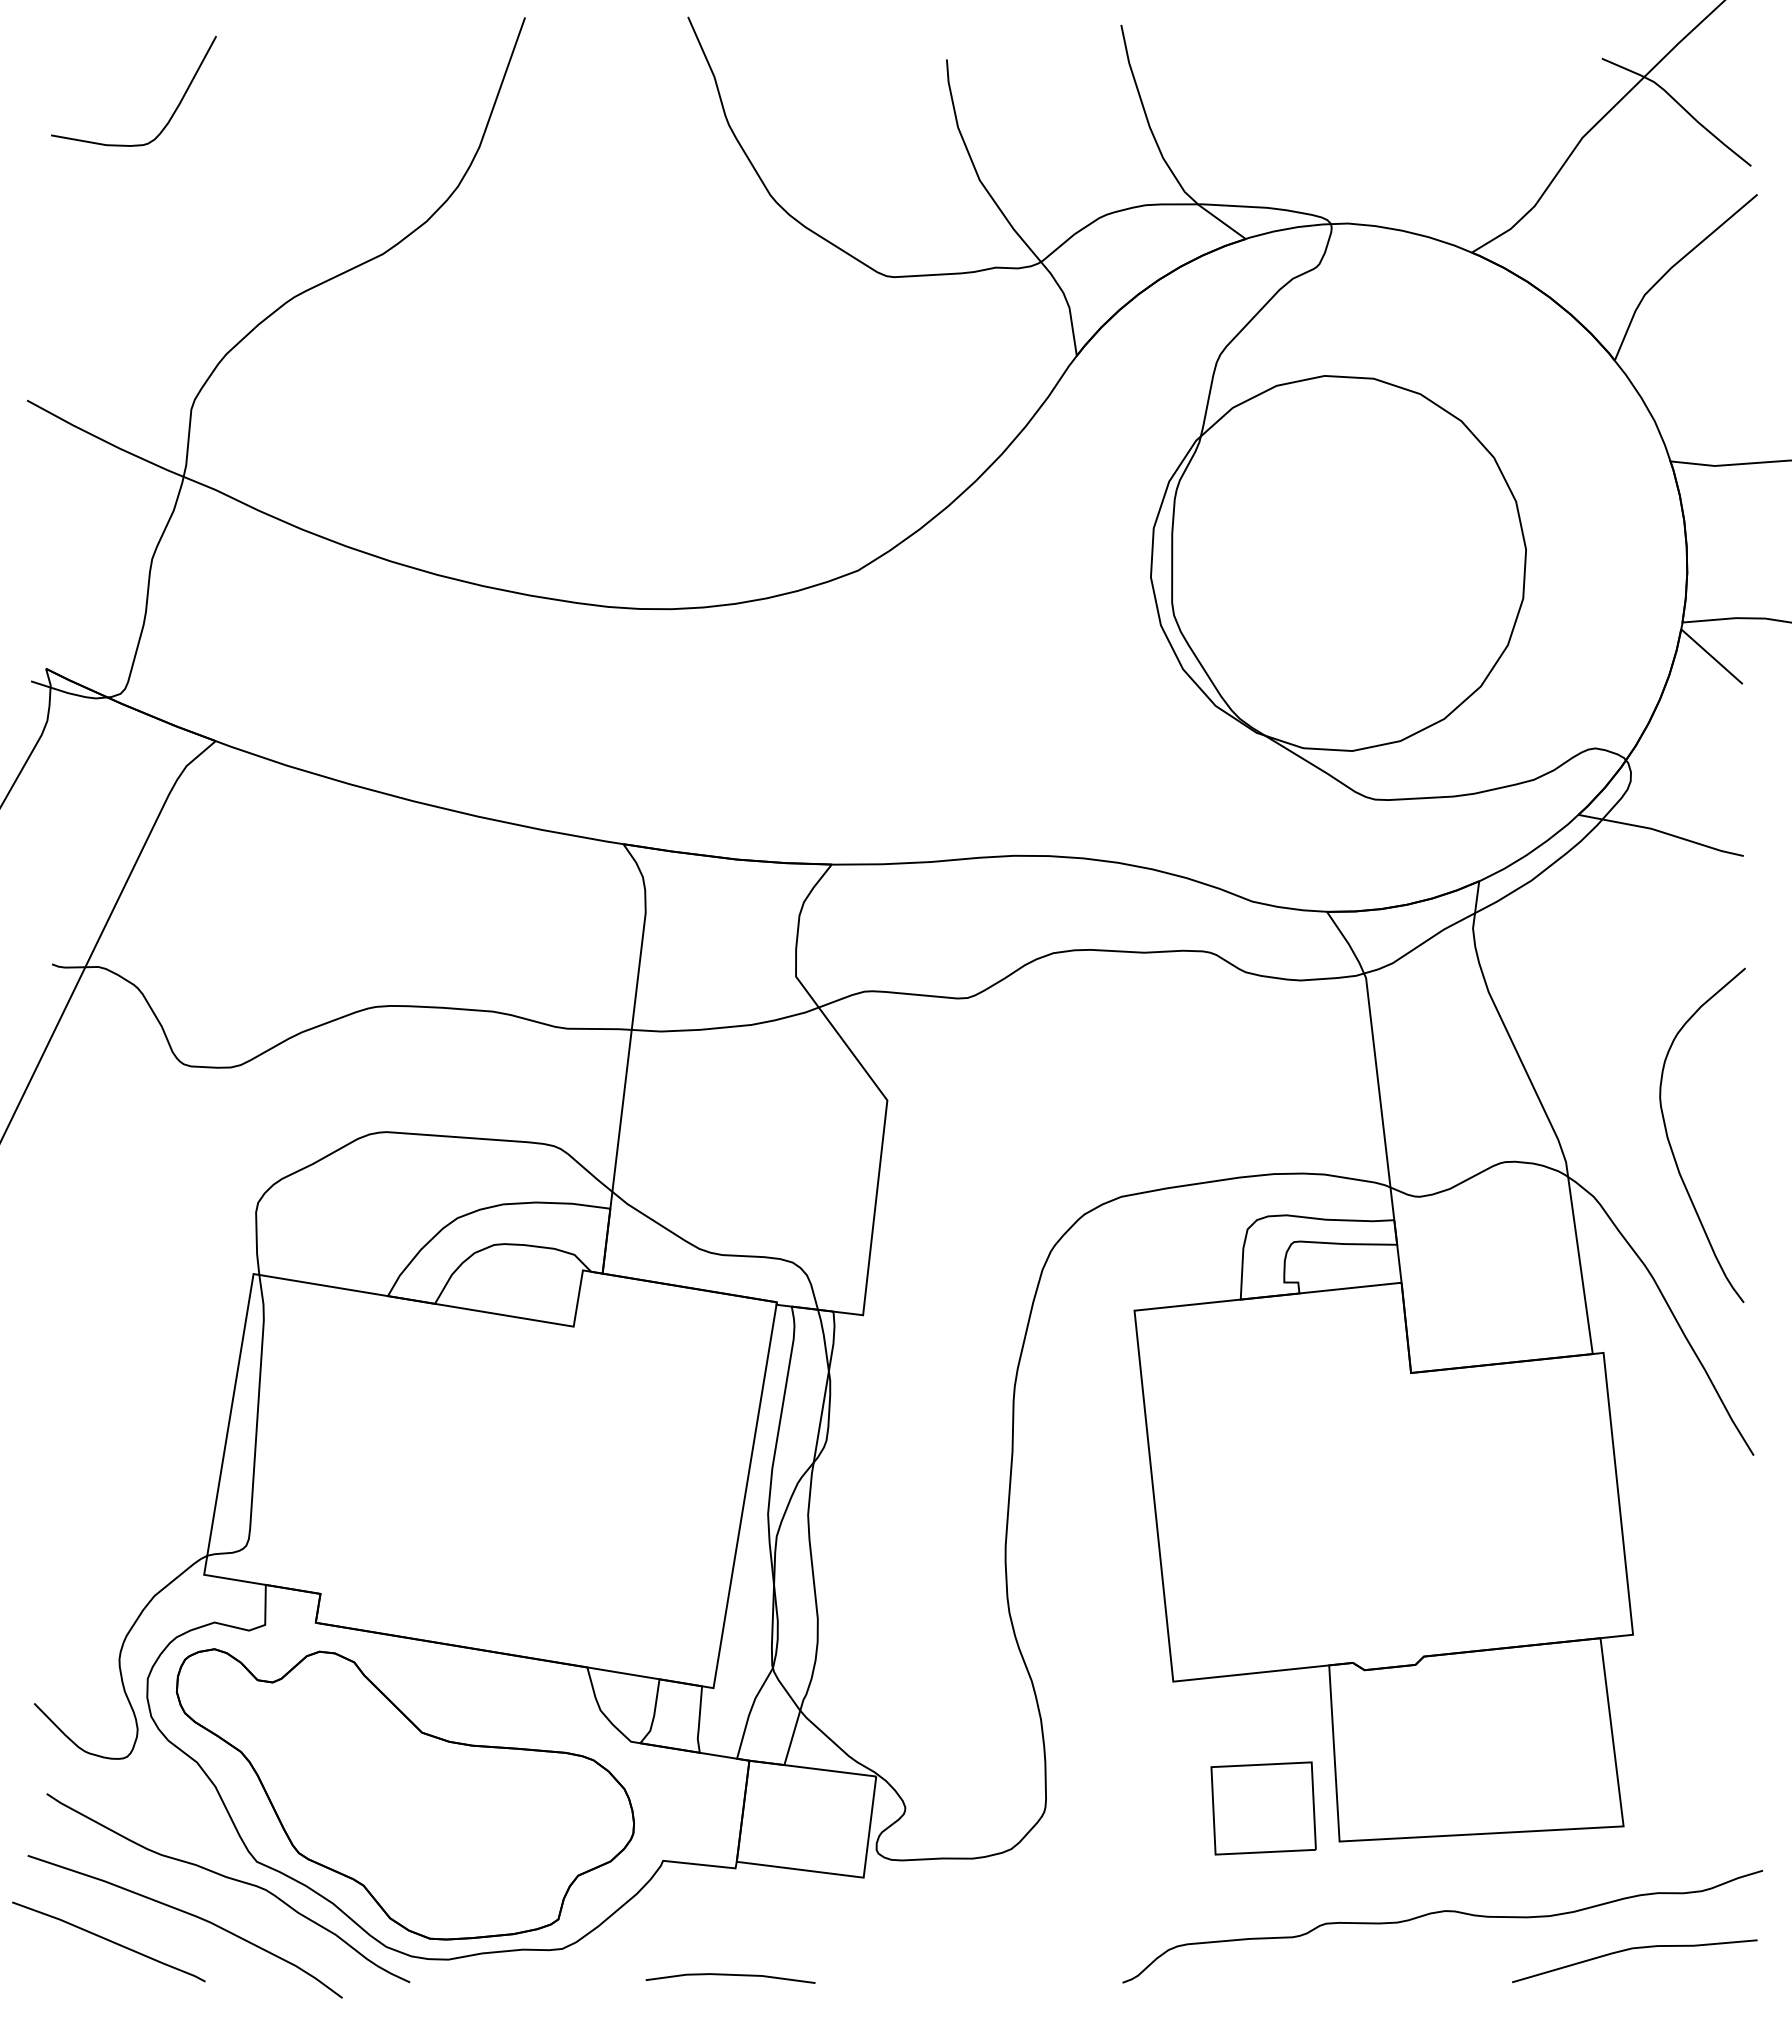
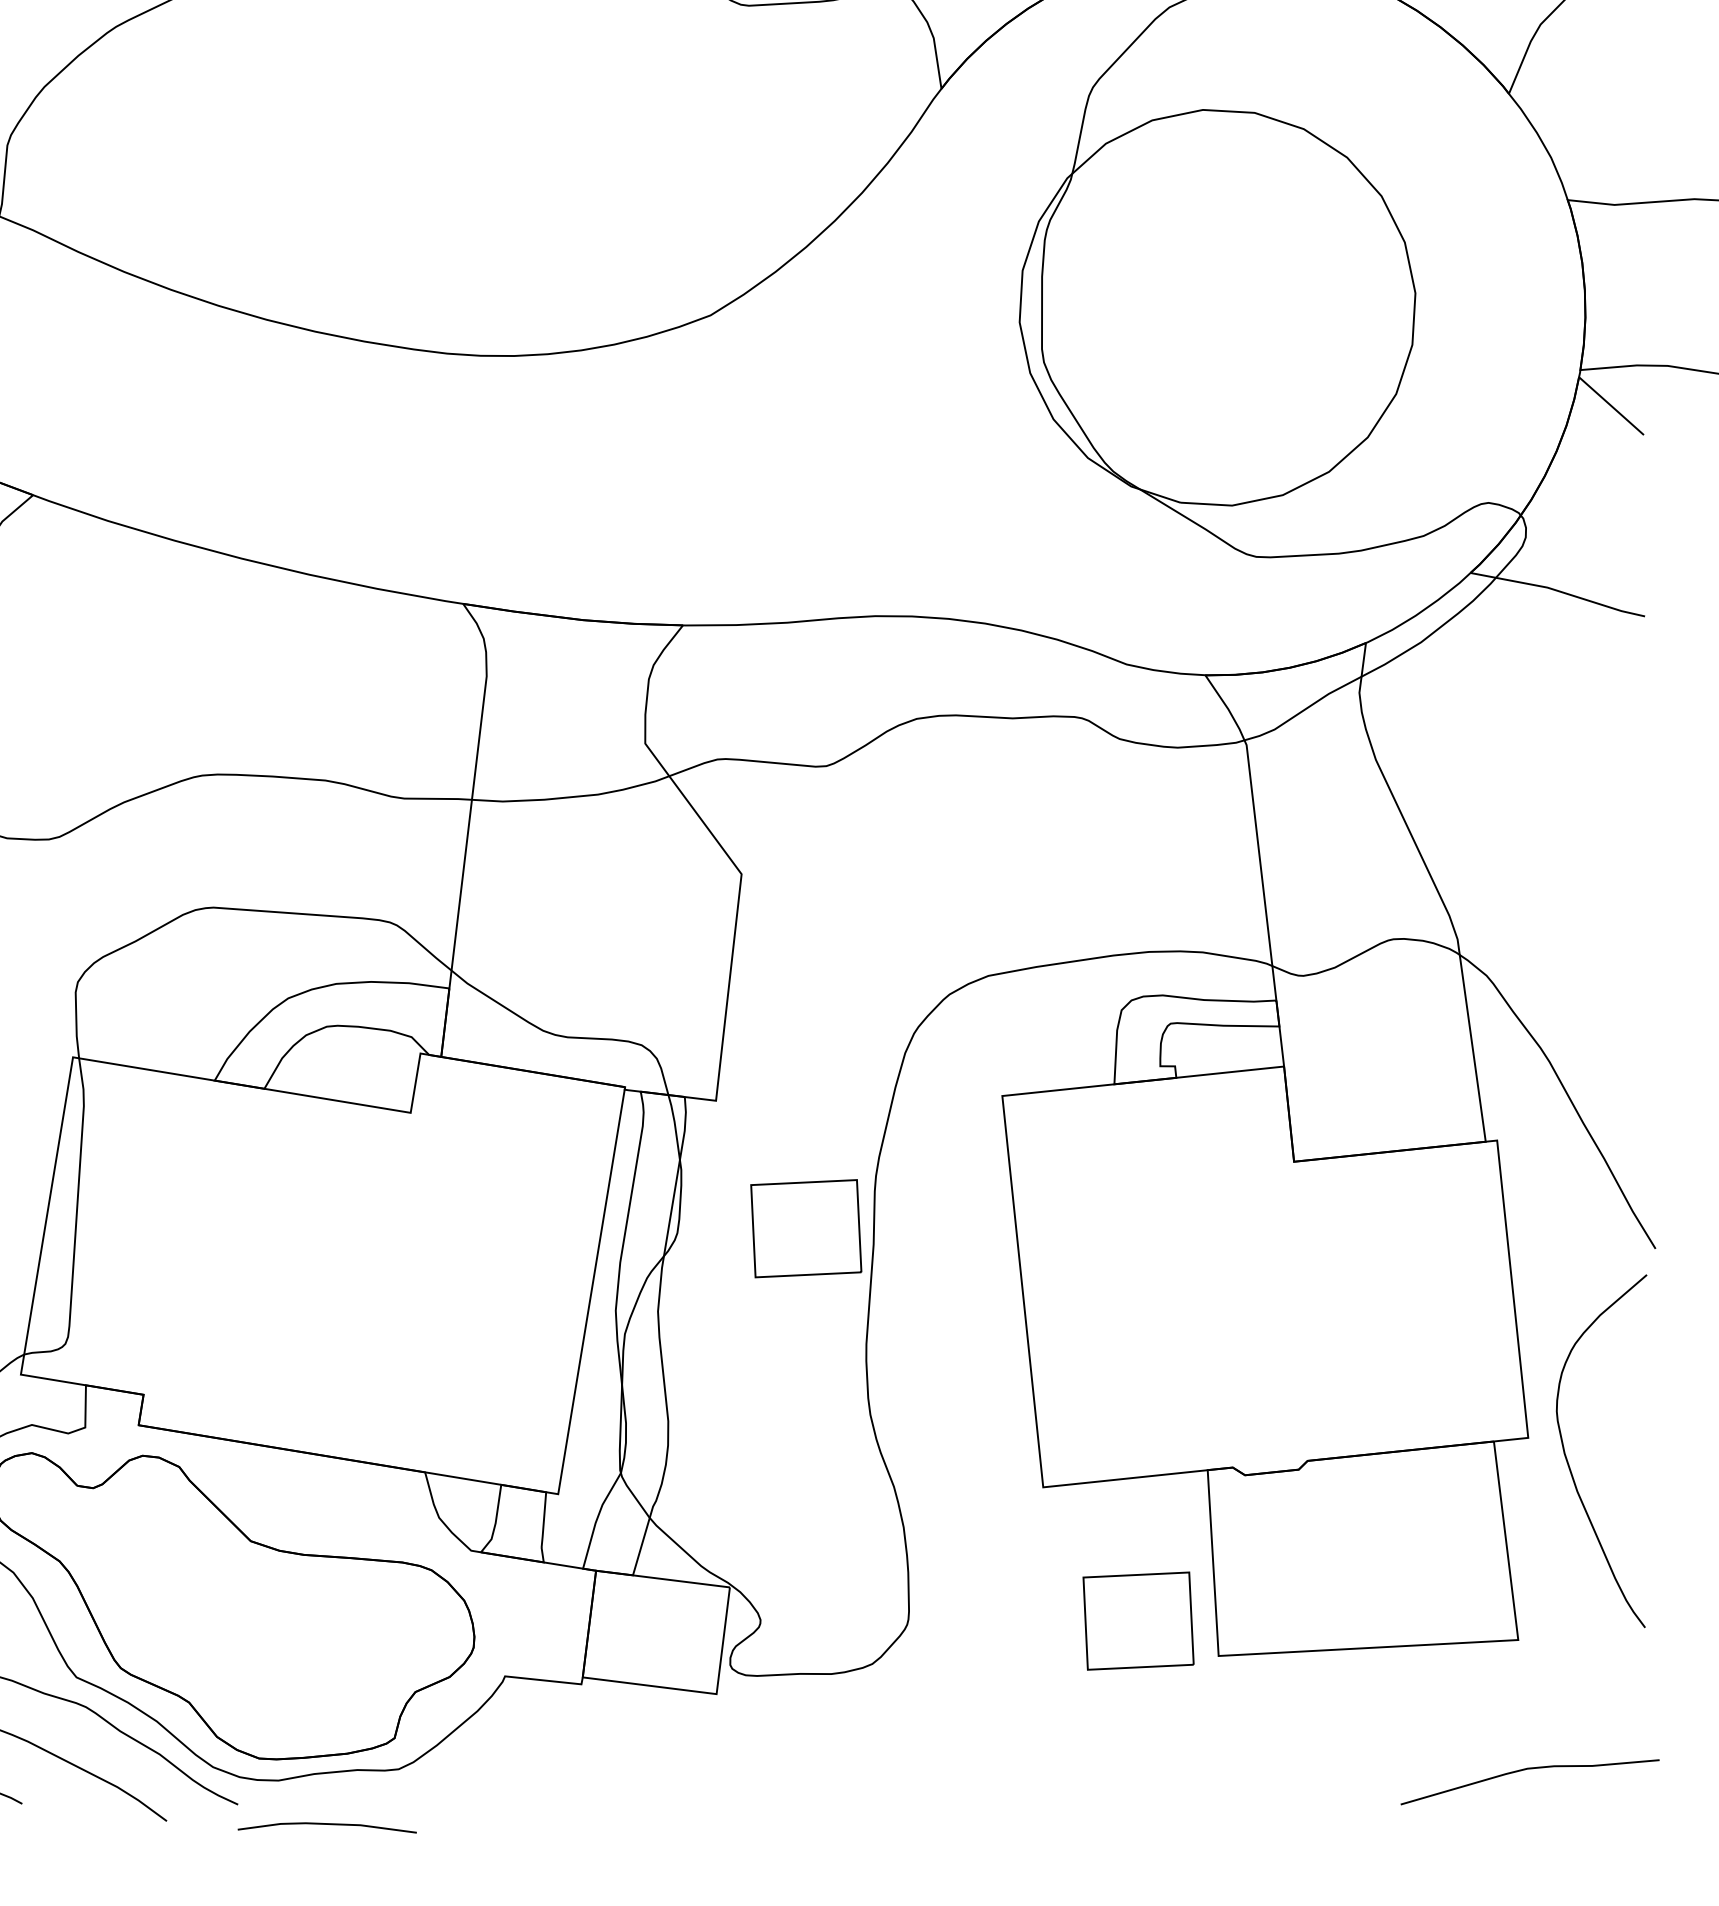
curve: (1671, 1145) -> (1568, 1461), moved
part: (948, 1436) -> (806, 1228), added
curve: (1438, 1913) -> (1323, 1731), removed
line: (730, 1975) -> (327, 1824), moved

